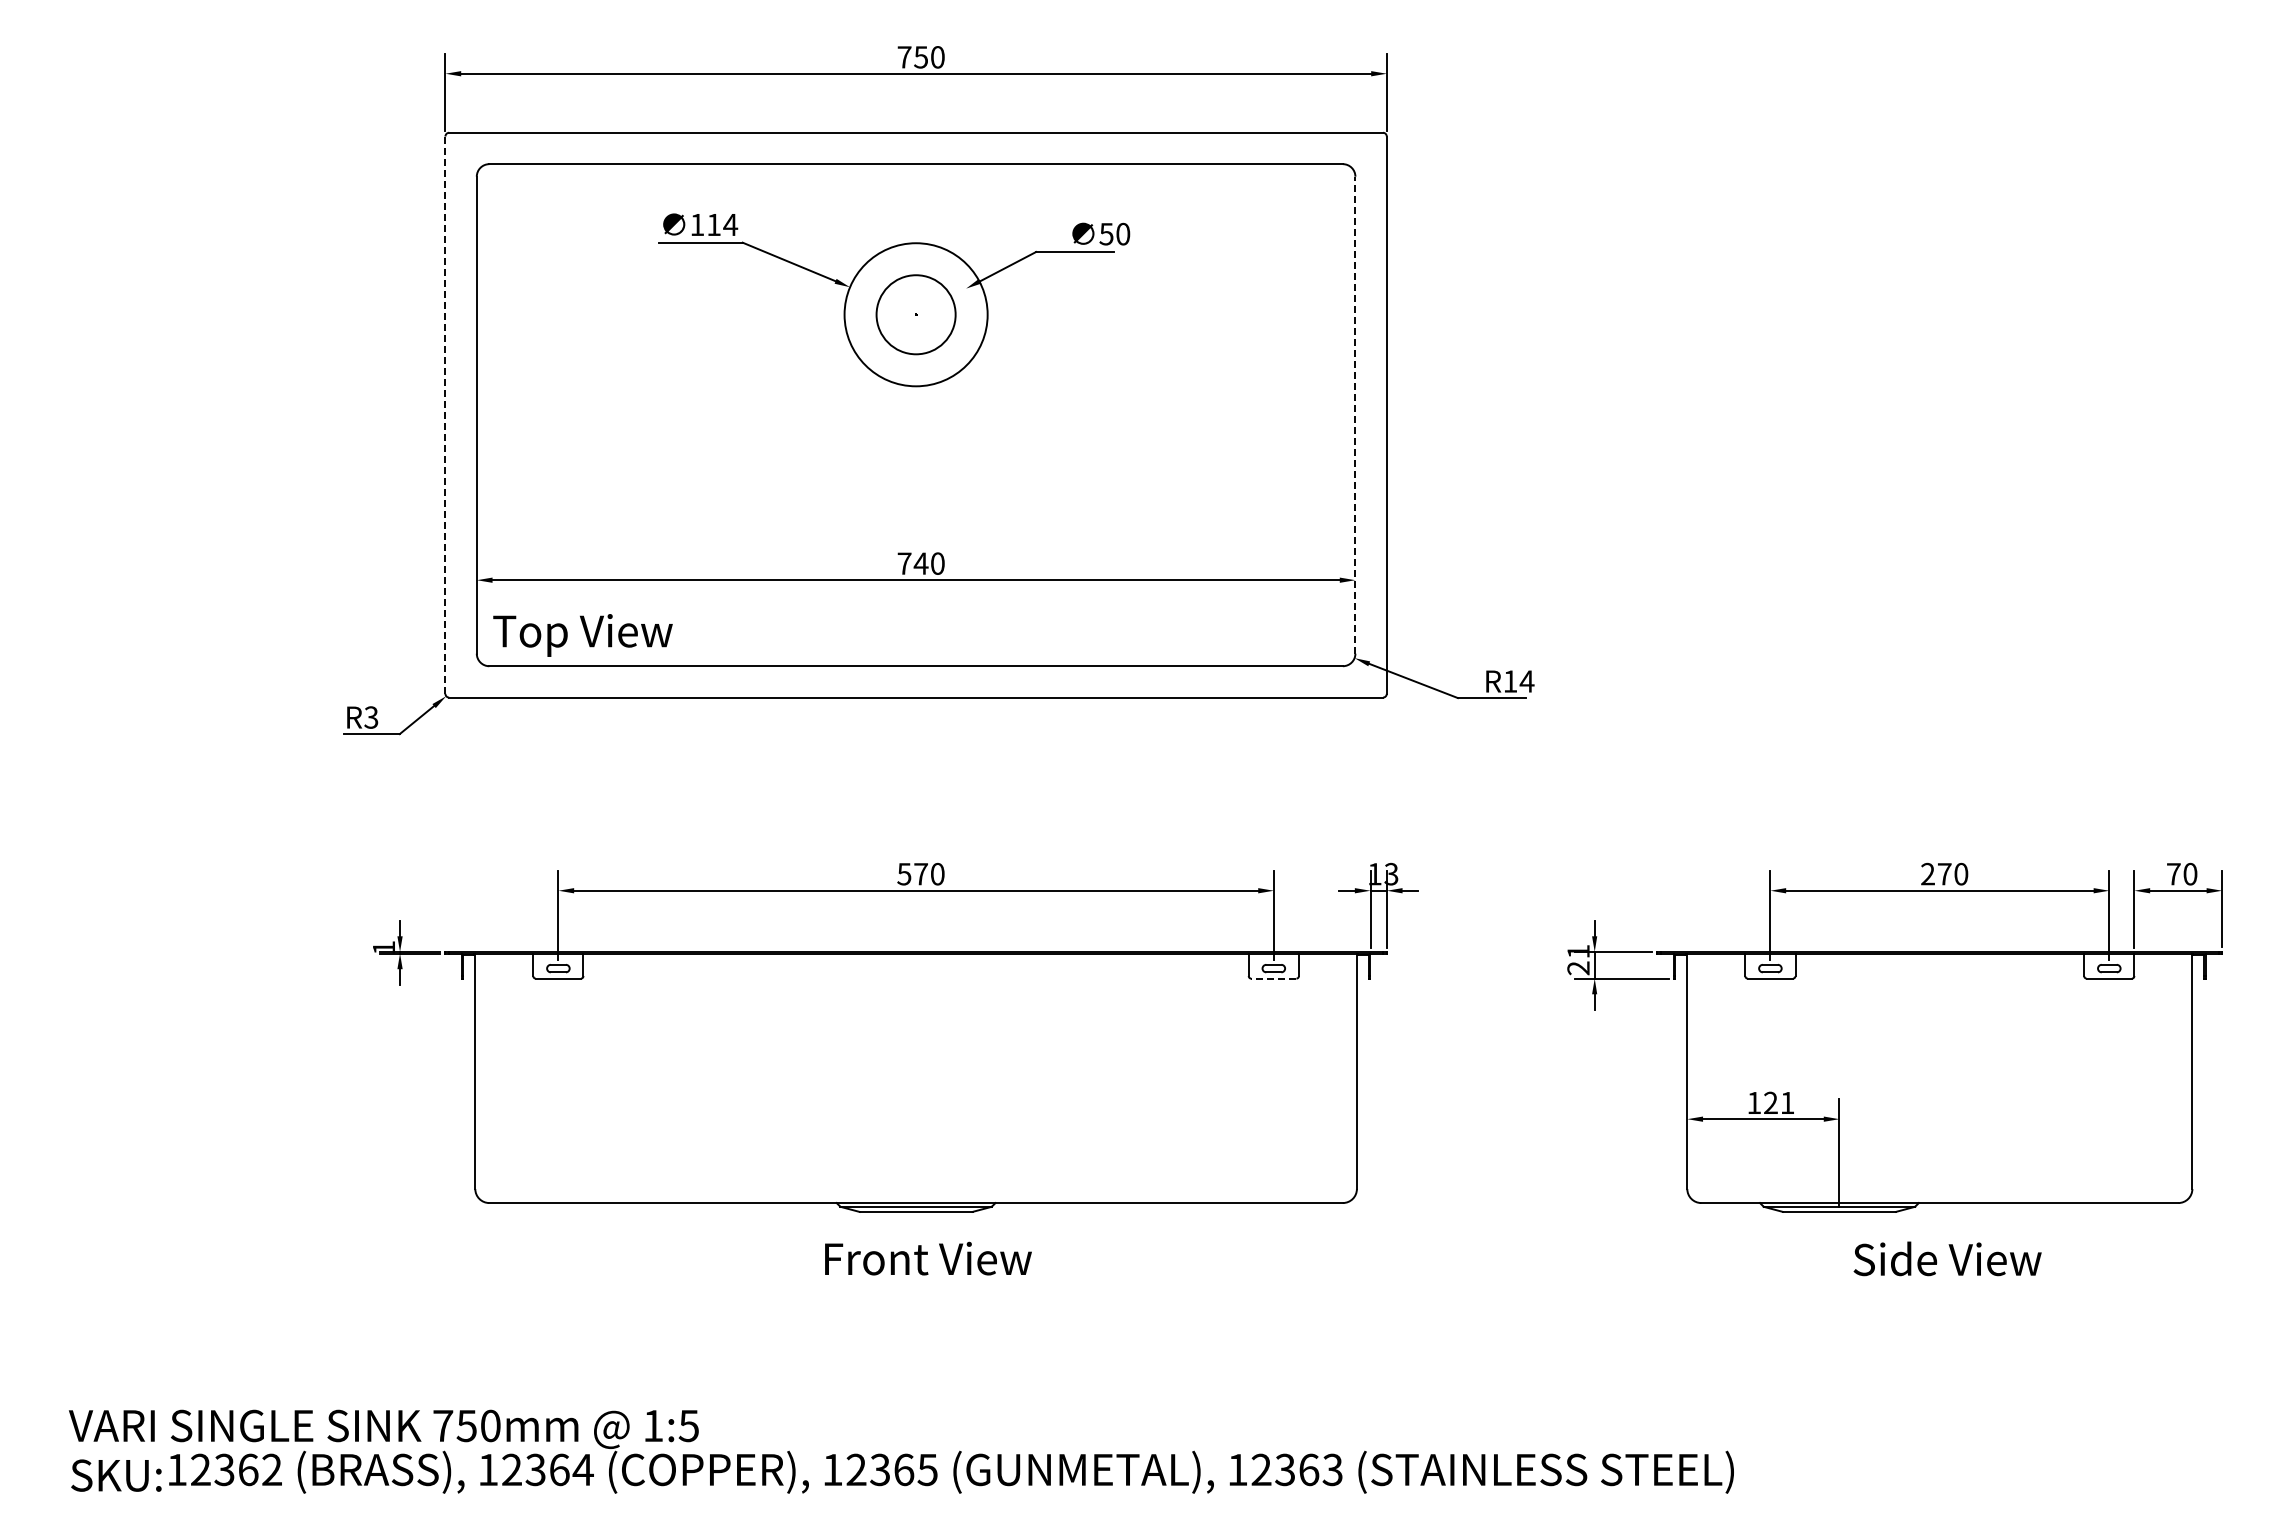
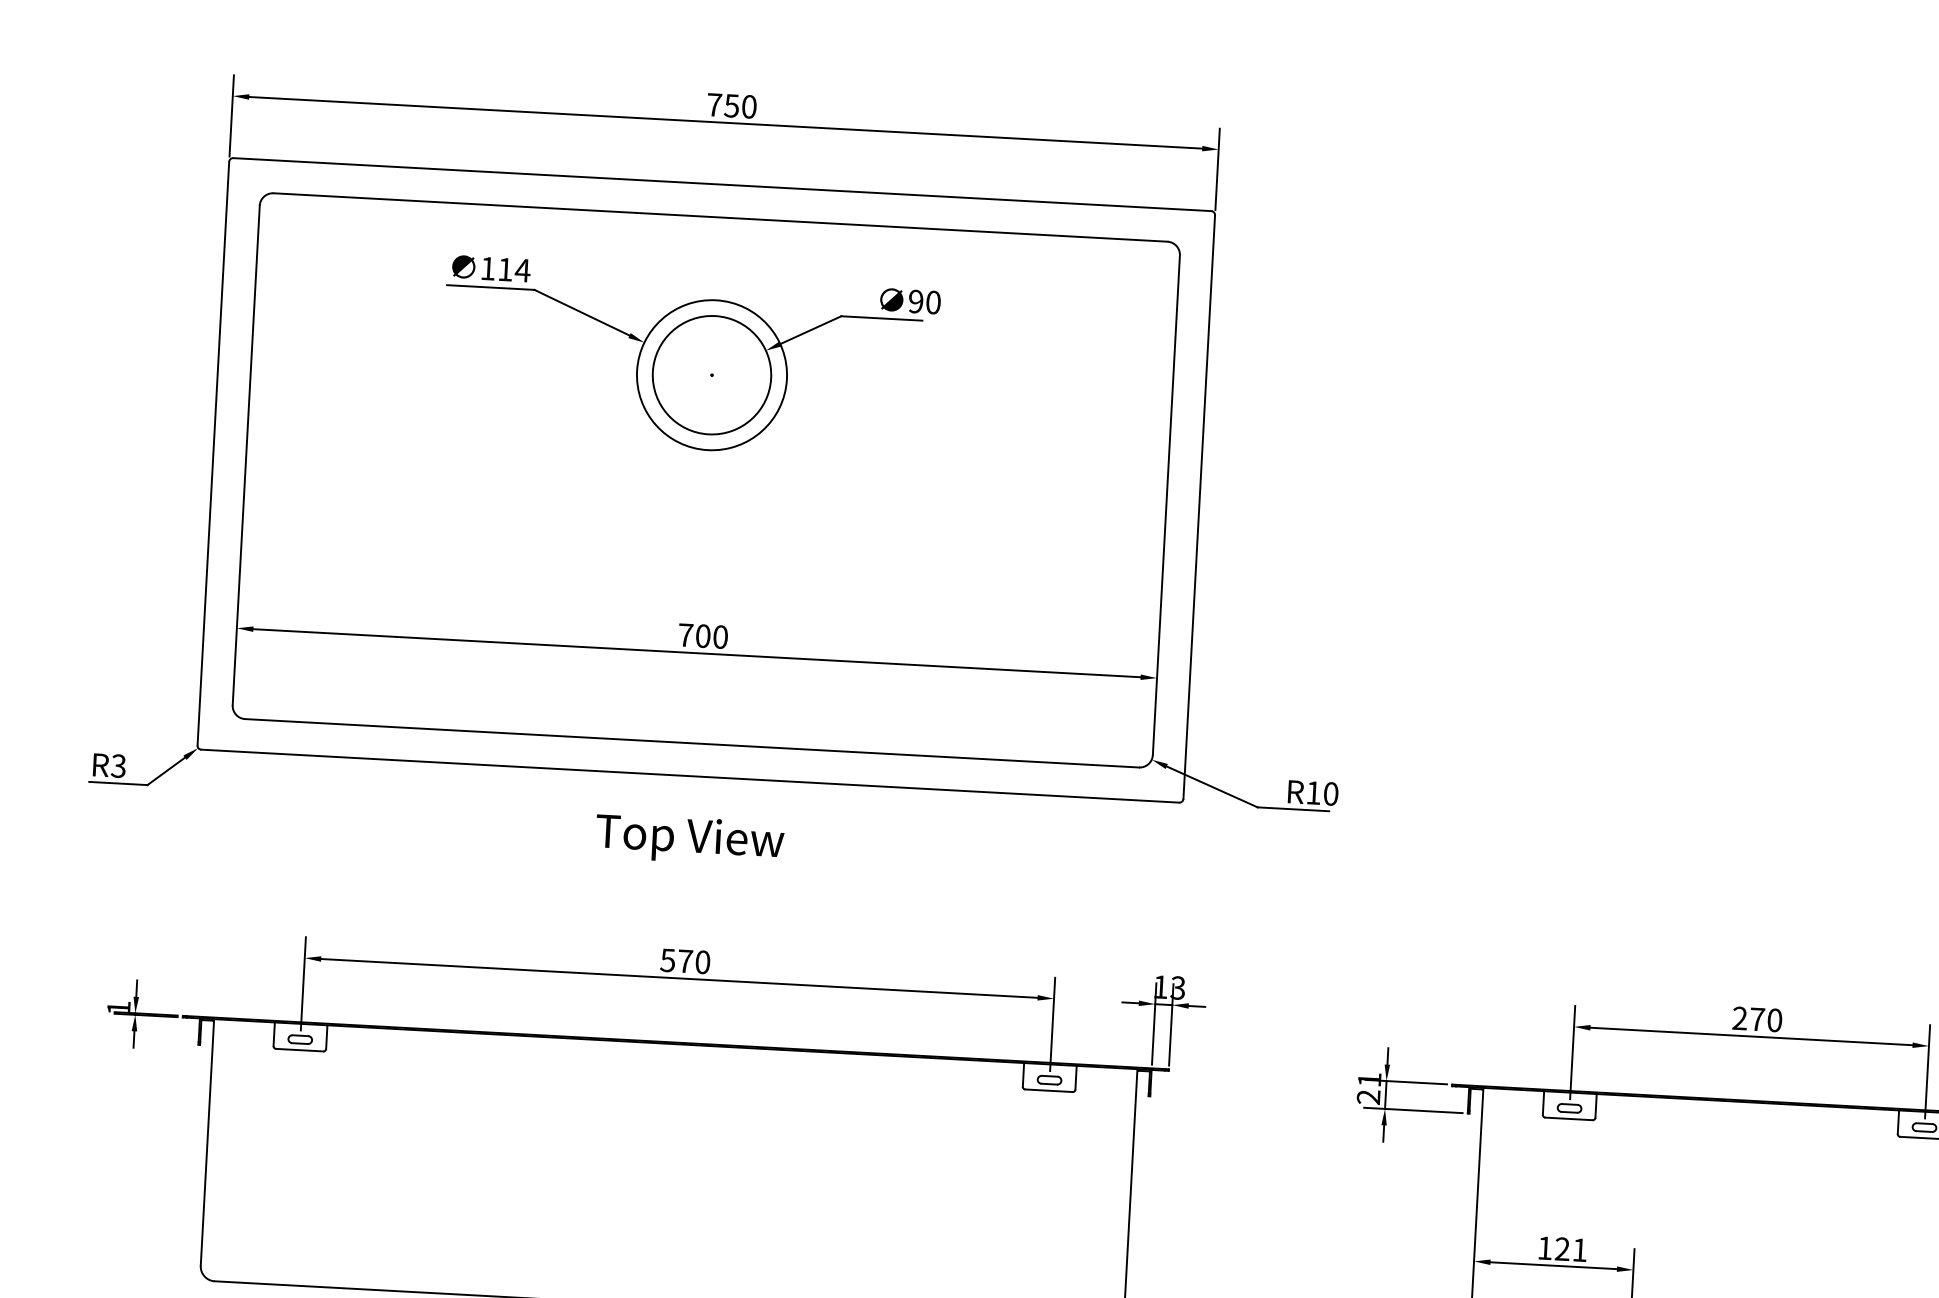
text: (1106, 233) -> (916, 300), 50 -> 90
circle: (915, 314) -> (711, 374), size x1.43
line: (1355, 414) -> (1166, 504), dashed -> solid
line: (445, 415) -> (213, 454), dashed -> solid
text: (920, 563) -> (702, 635), 740 -> 700
text: (582, 635) -> (689, 840), moved
text: (1526, 681) -> (1330, 793), R14 -> R10
line: (1273, 978) -> (1048, 1090), dashed -> solid

